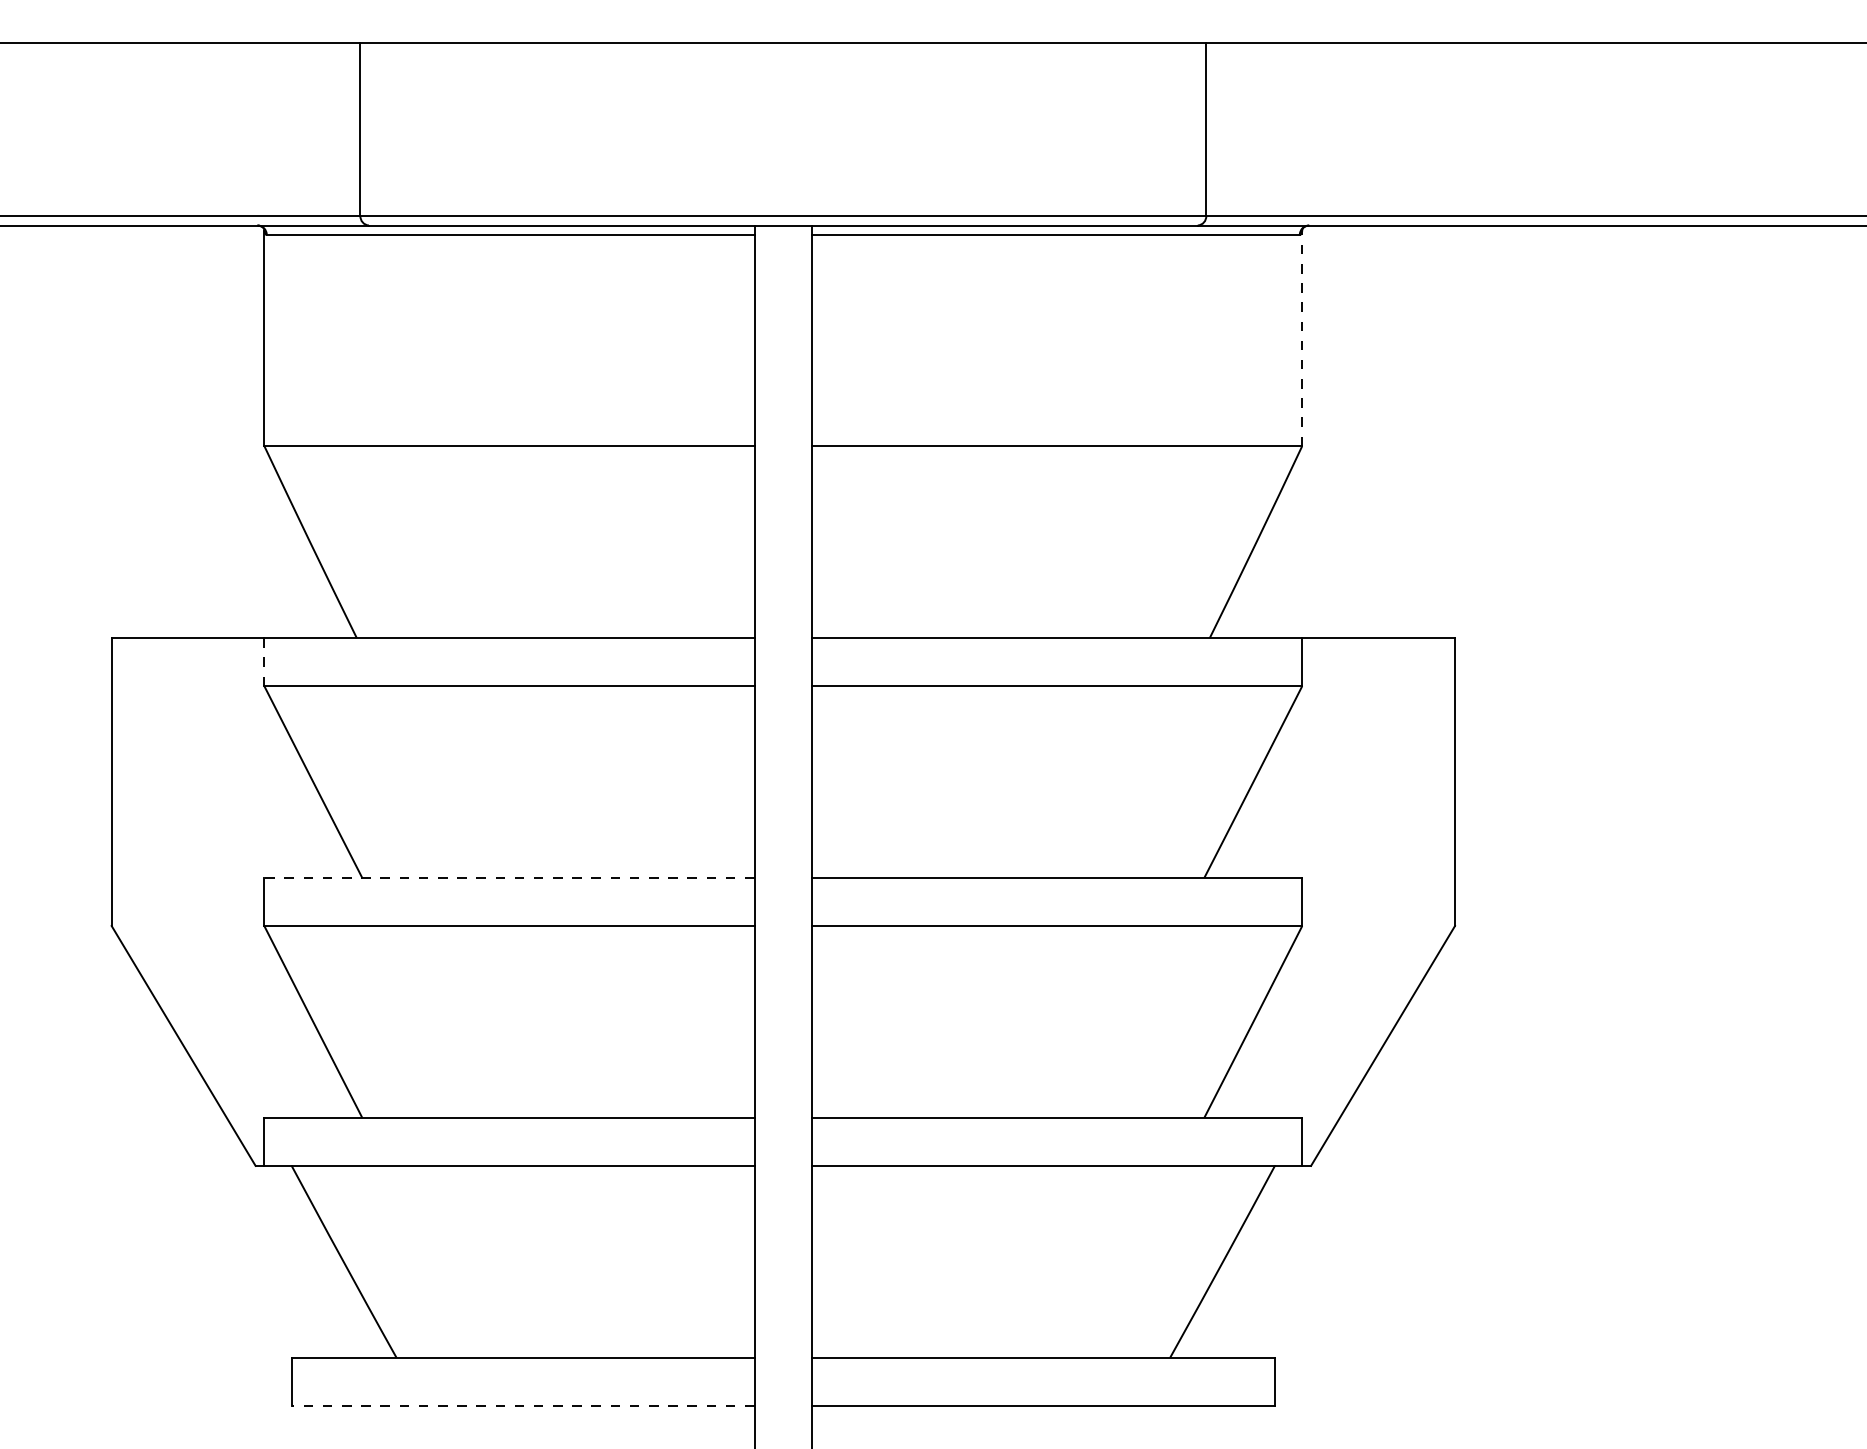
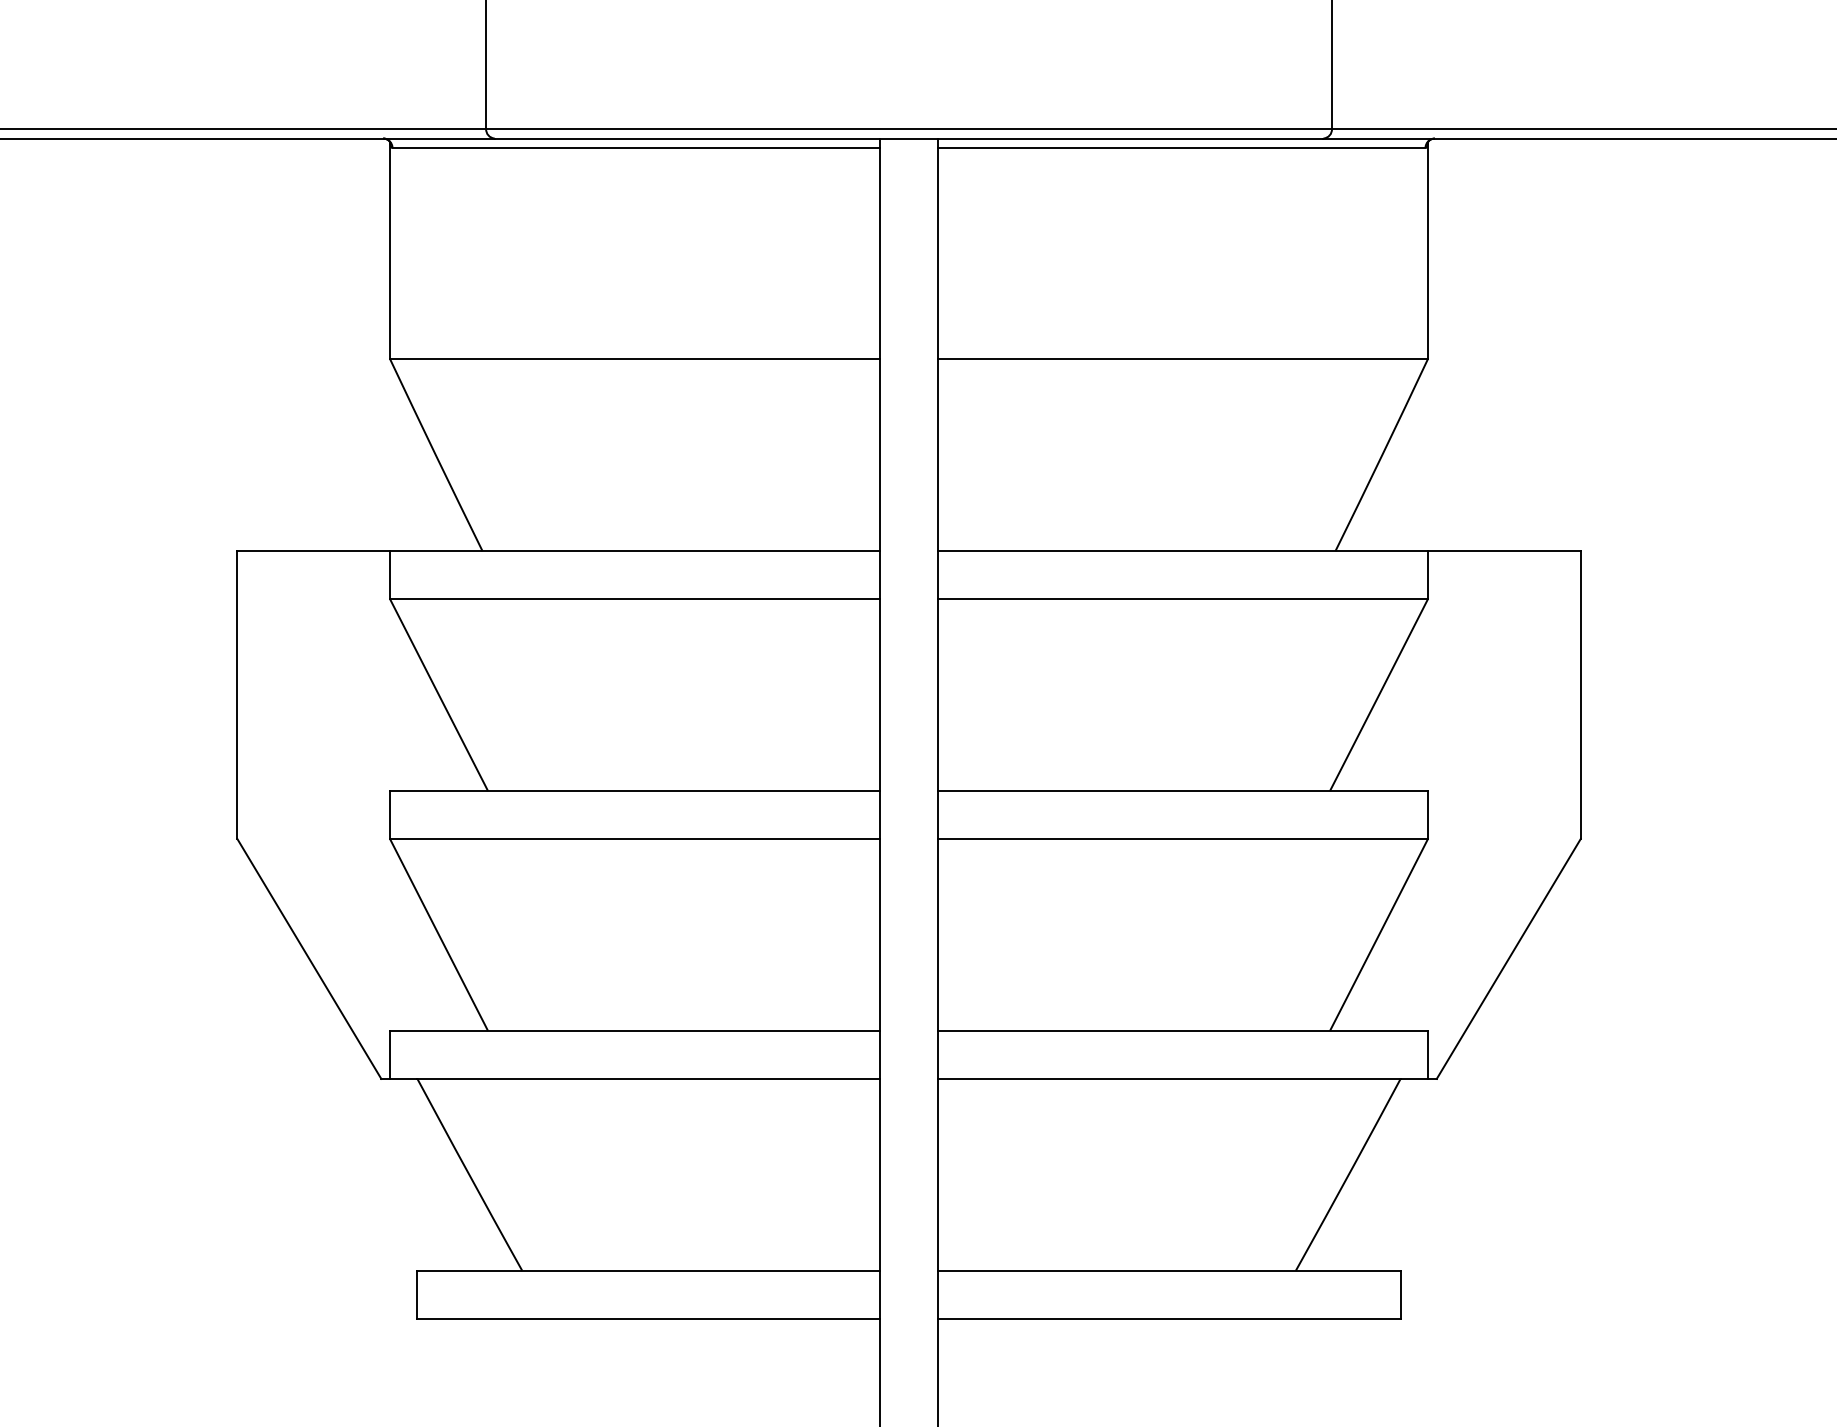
line: (1302, 338) -> (1428, 251), dashed -> solid
line: (264, 662) -> (390, 575), dashed -> solid
line: (508, 878) -> (634, 791), dashed -> solid
line: (522, 1405) -> (648, 1318), dashed -> solid

